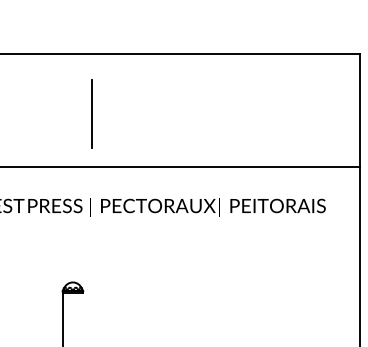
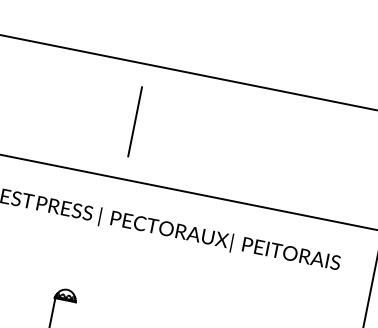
line: (91, 113) -> (134, 121), moved

